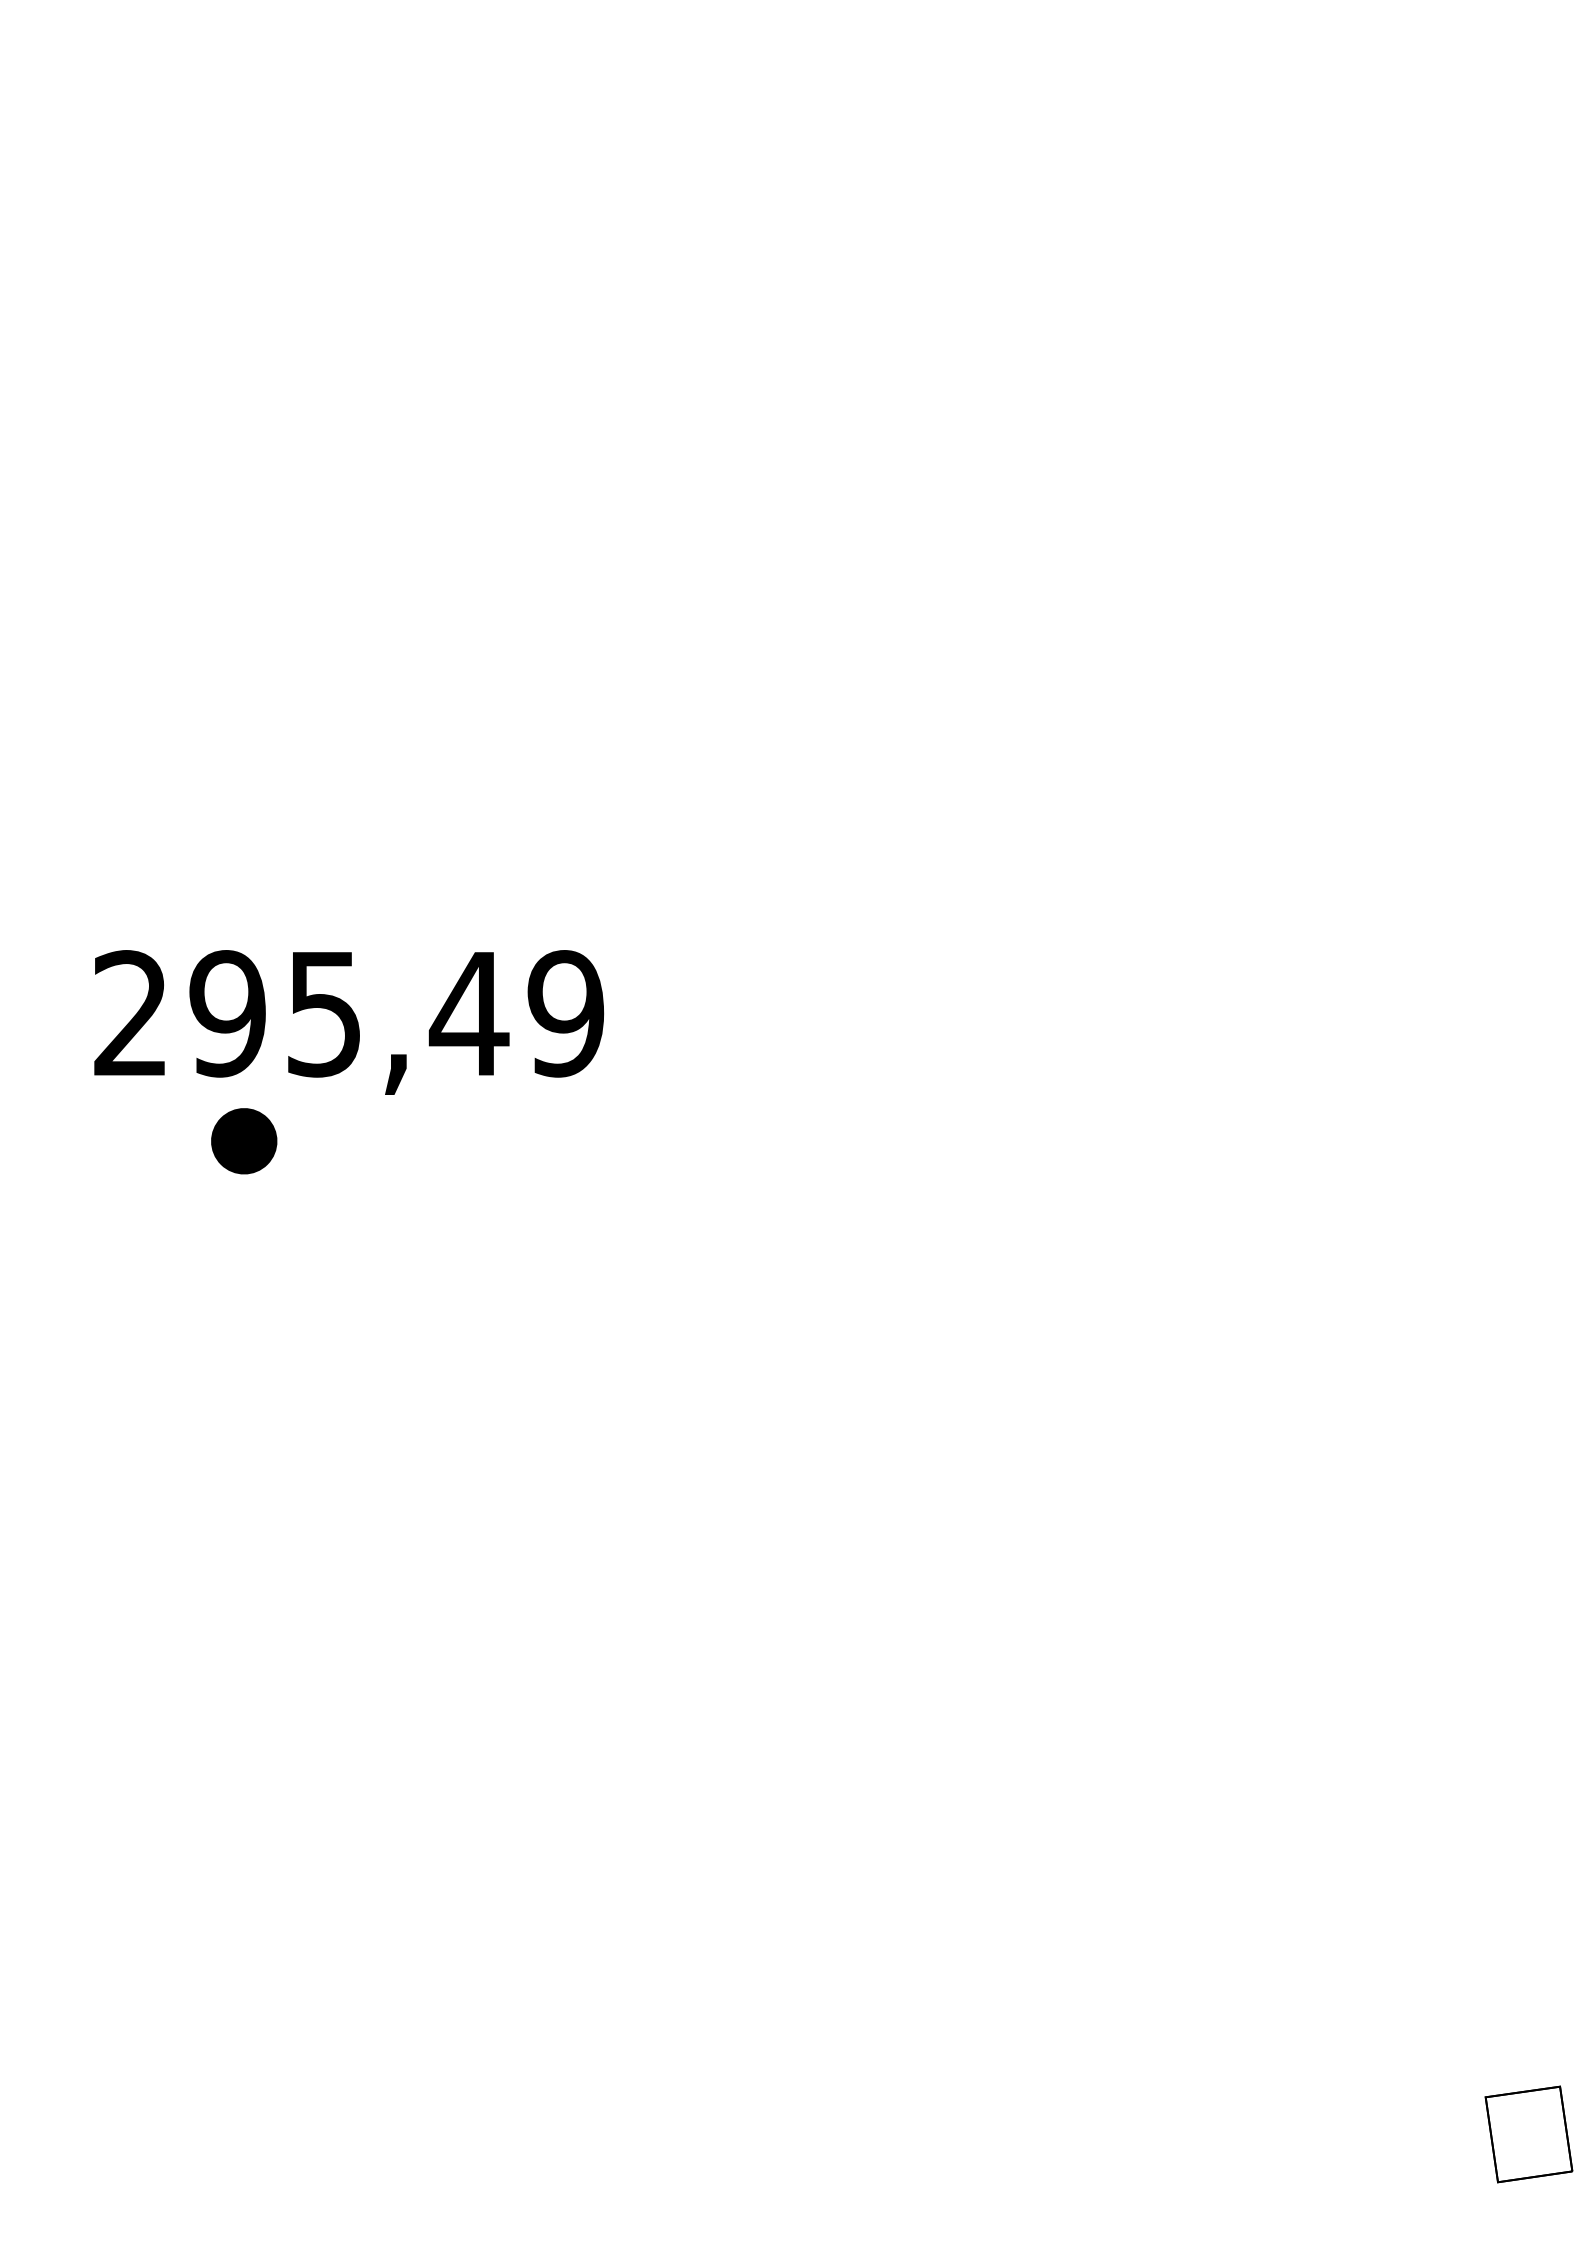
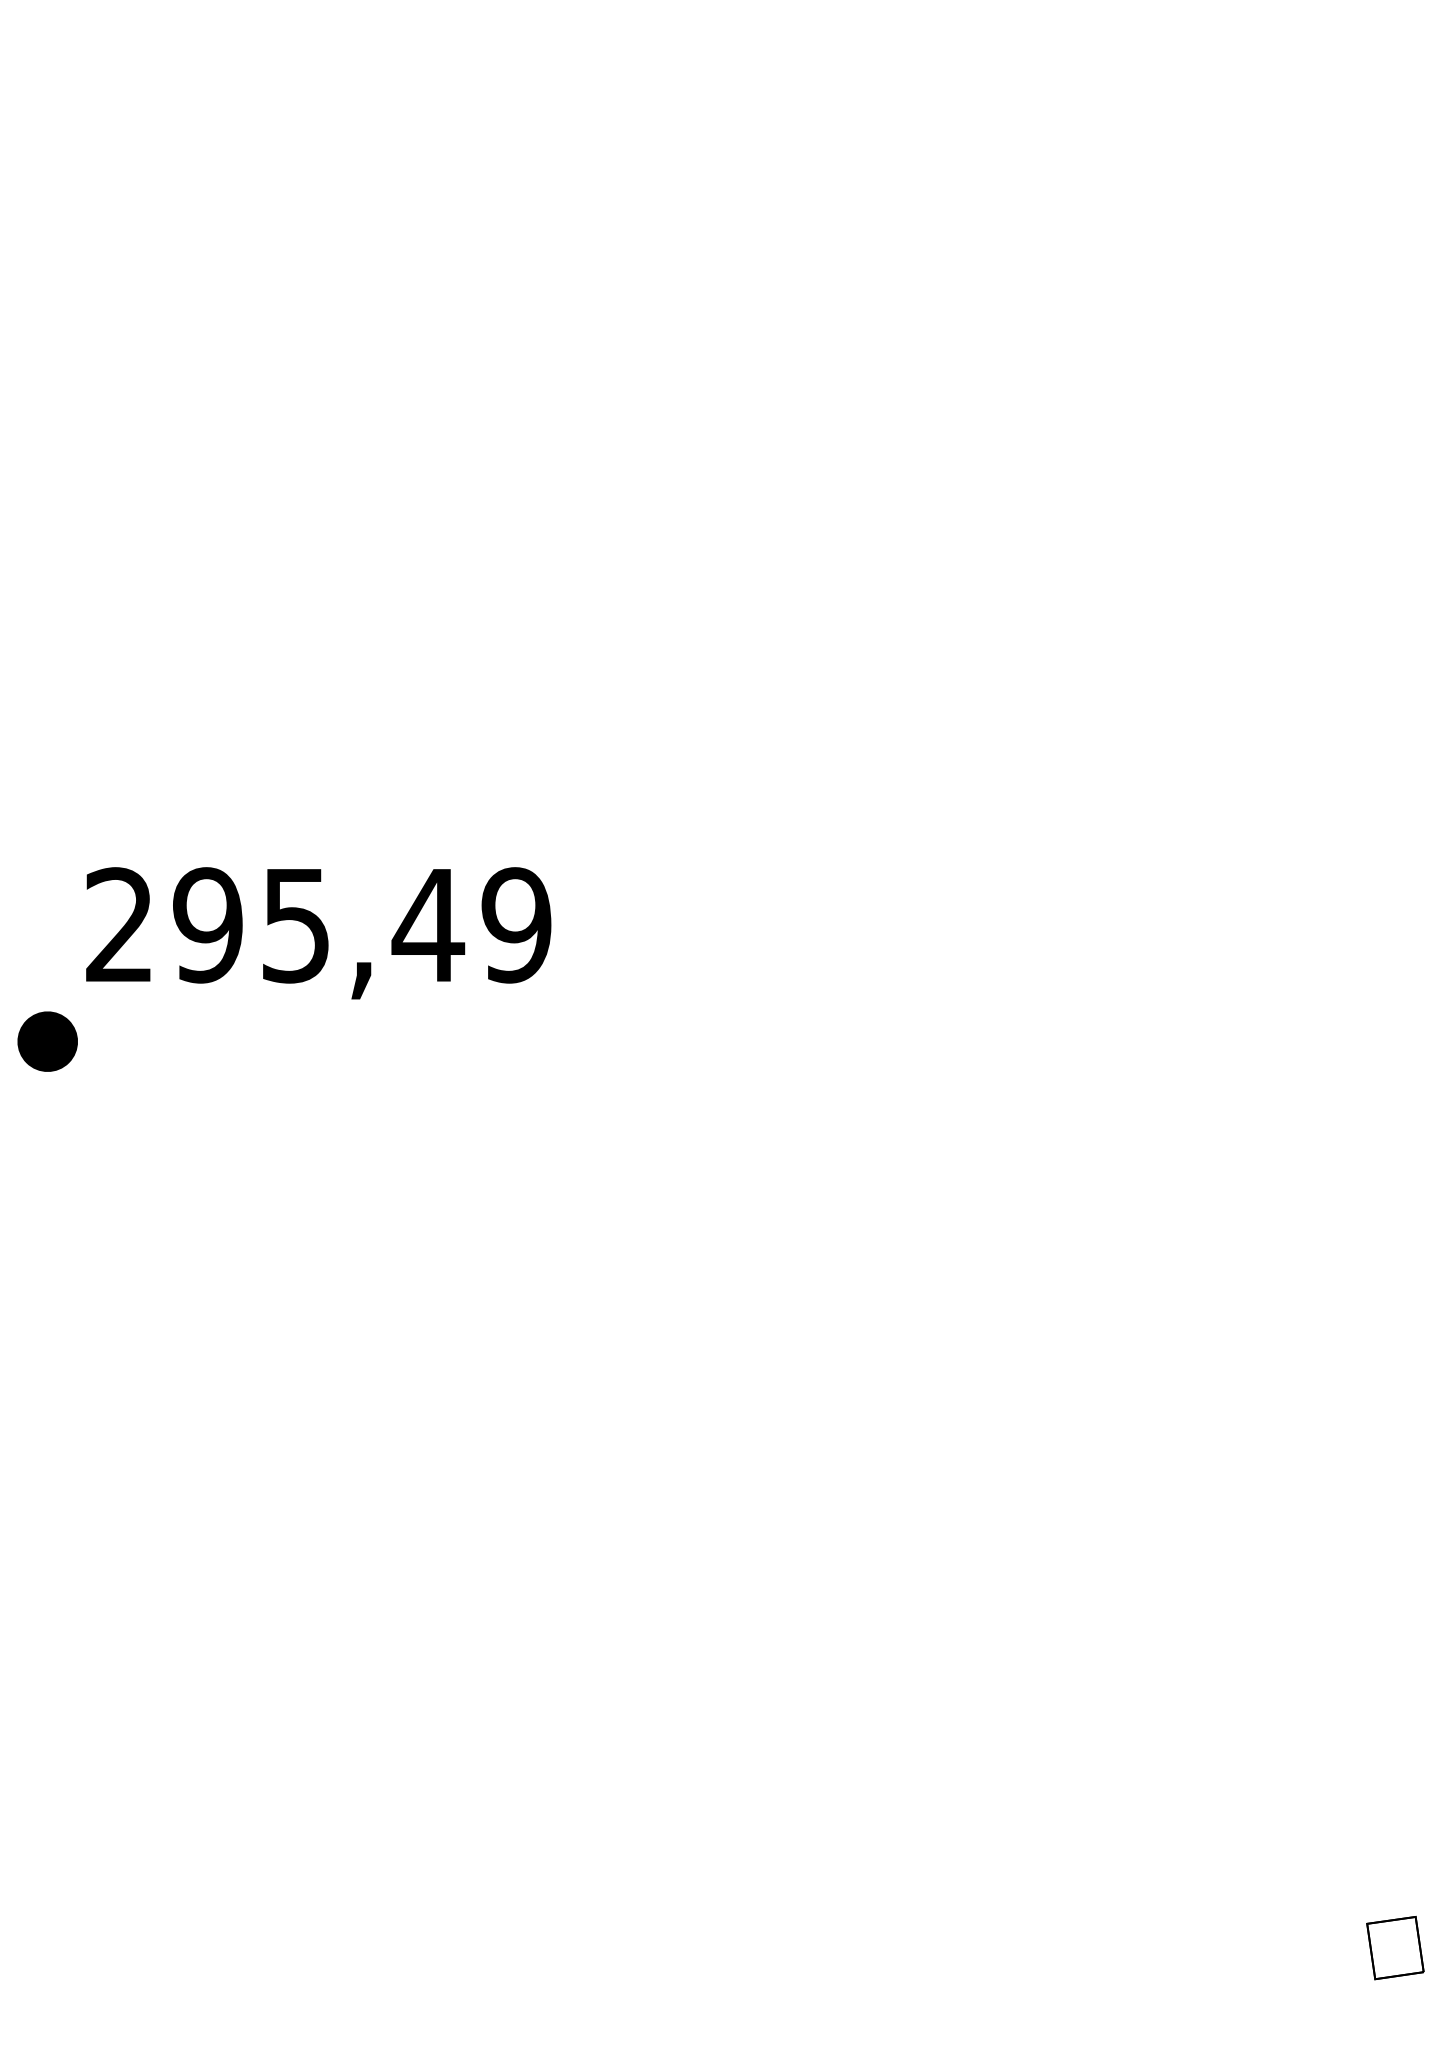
part: (244, 1141) -> (47, 1041), moved
part: (1528, 2134) -> (1394, 1948), size x0.71

